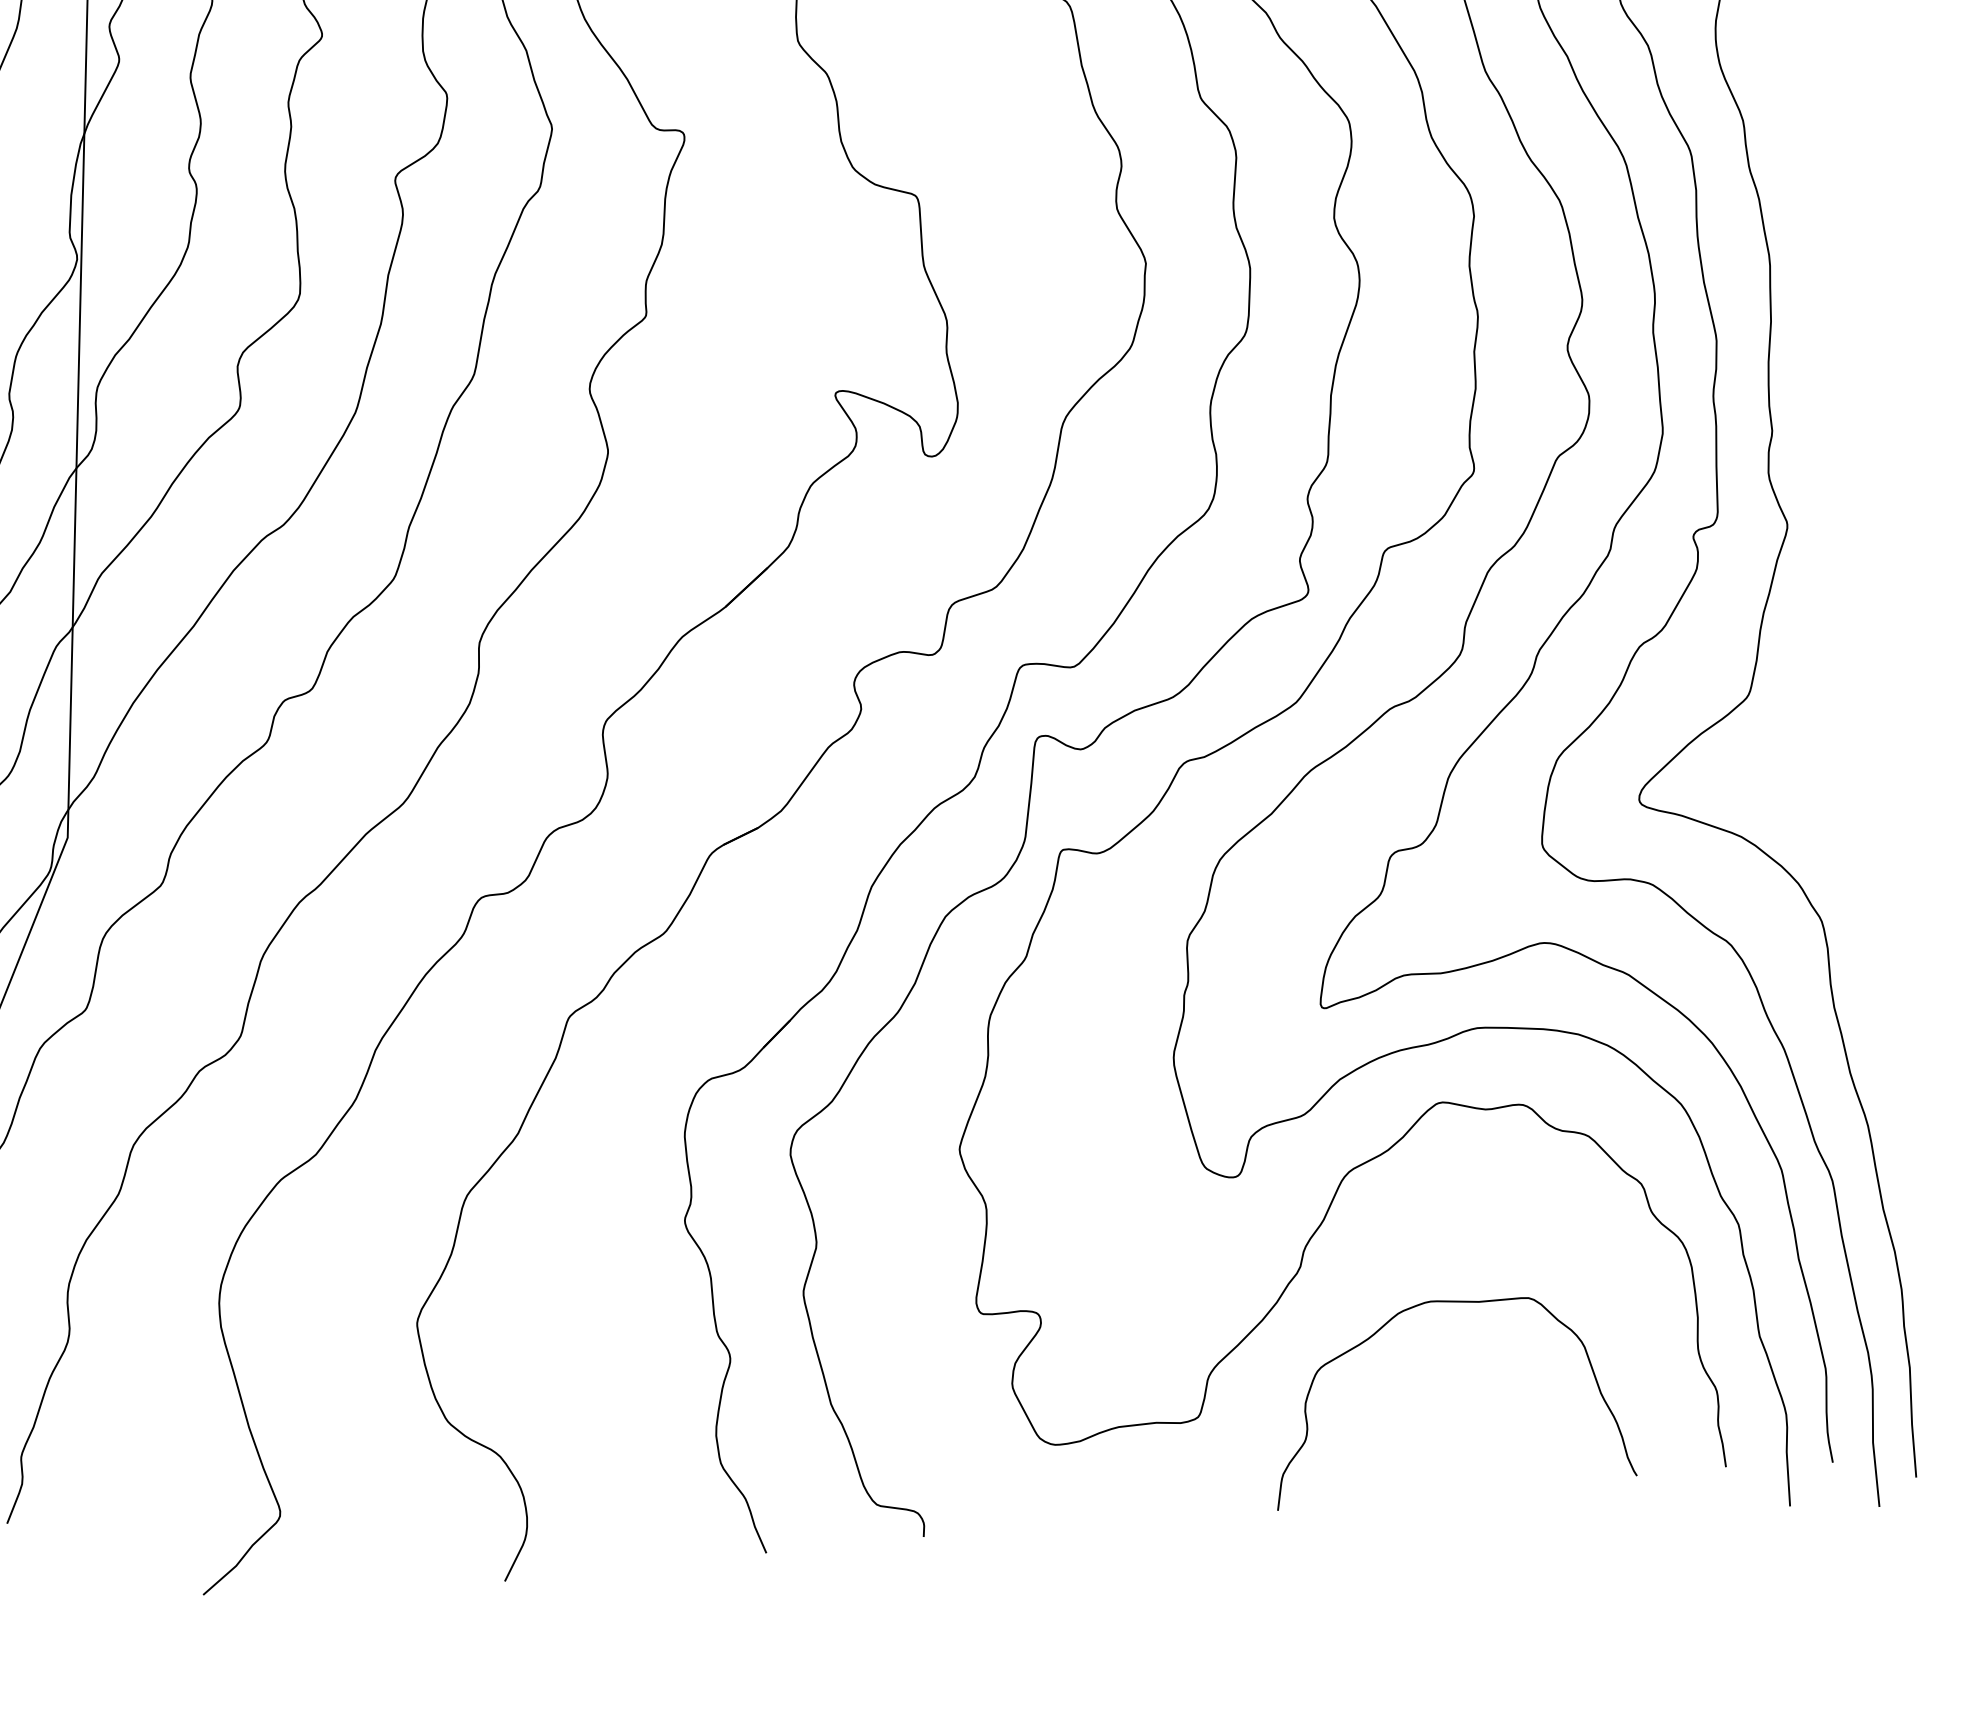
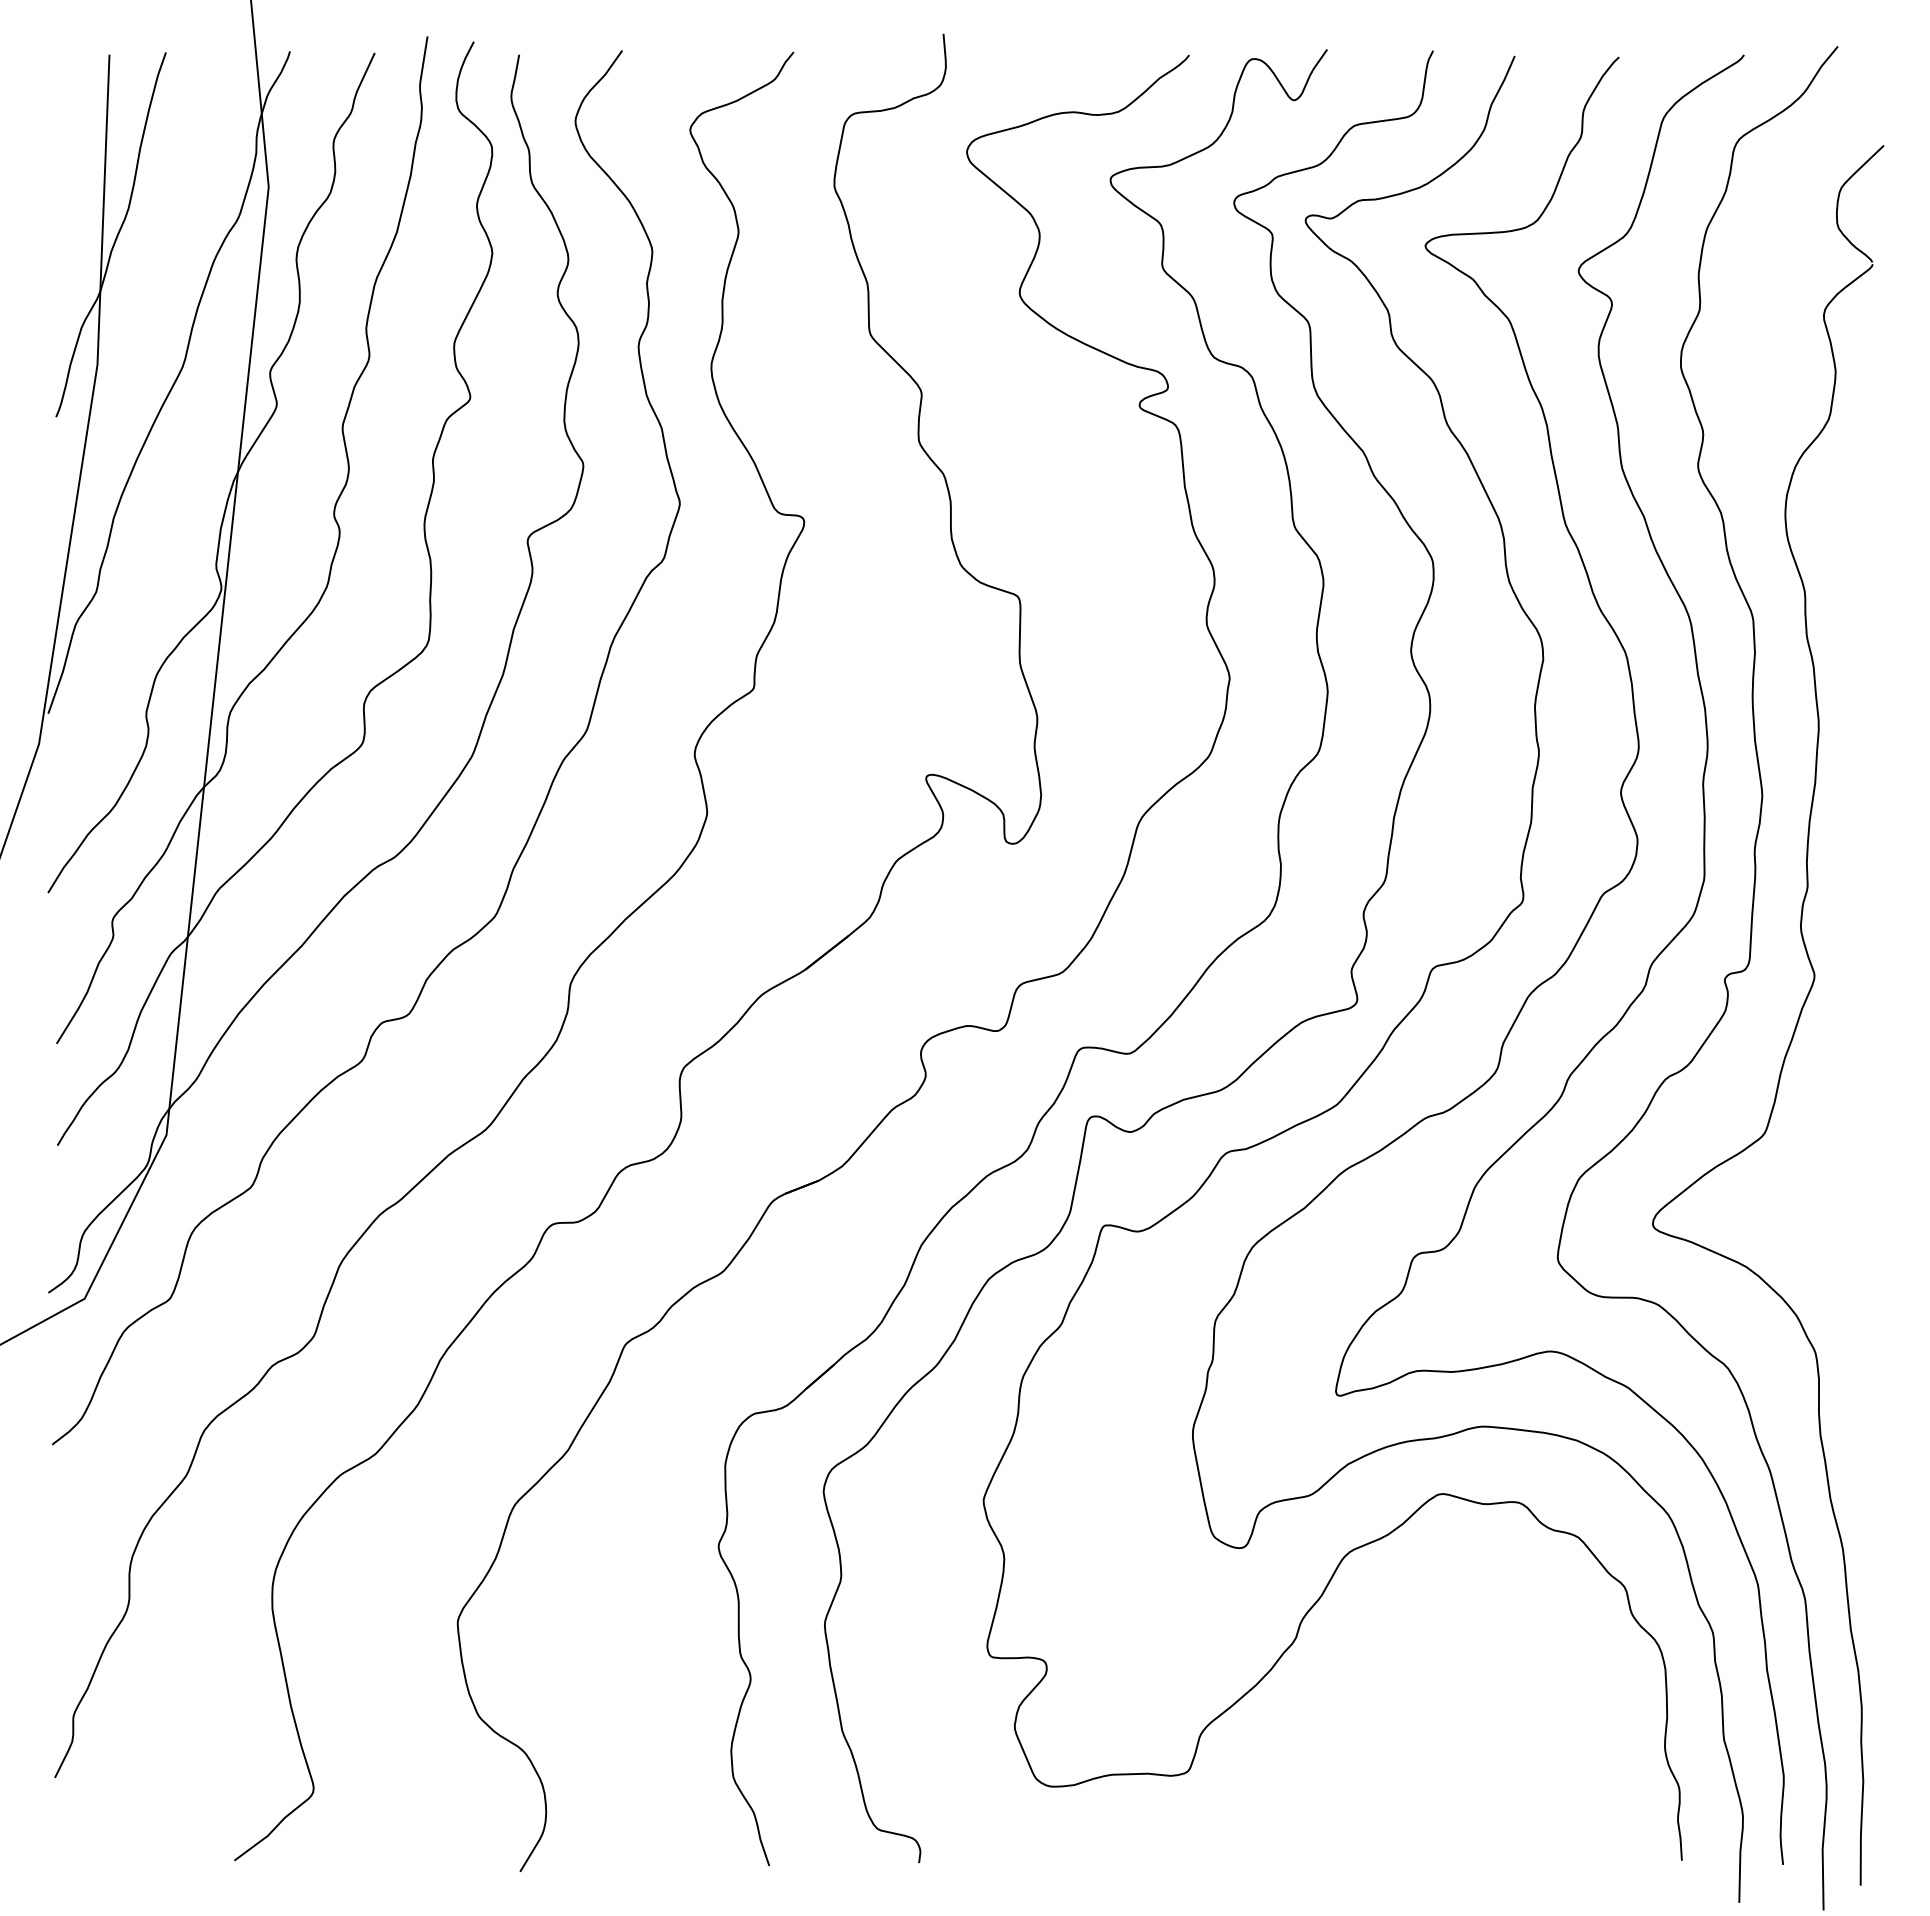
curve: (1446, 1302) -> (1431, 1683), removed

